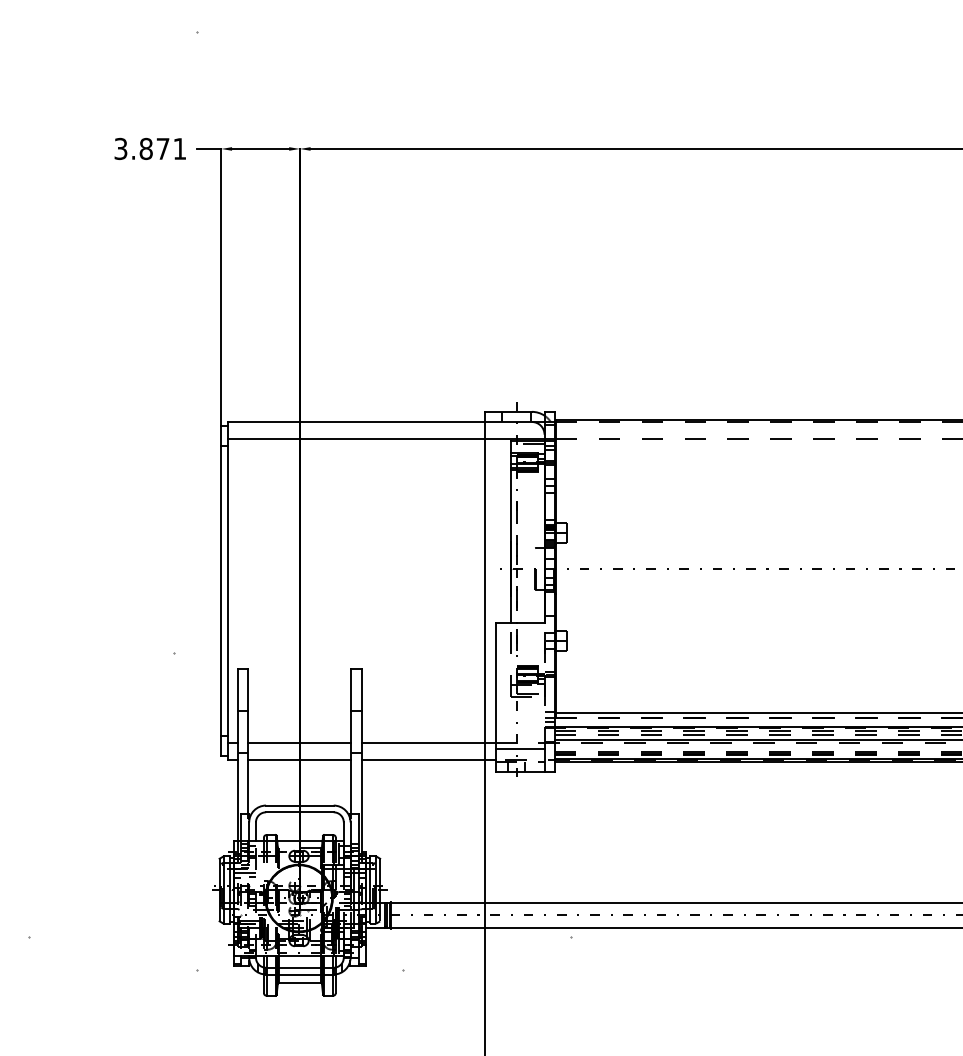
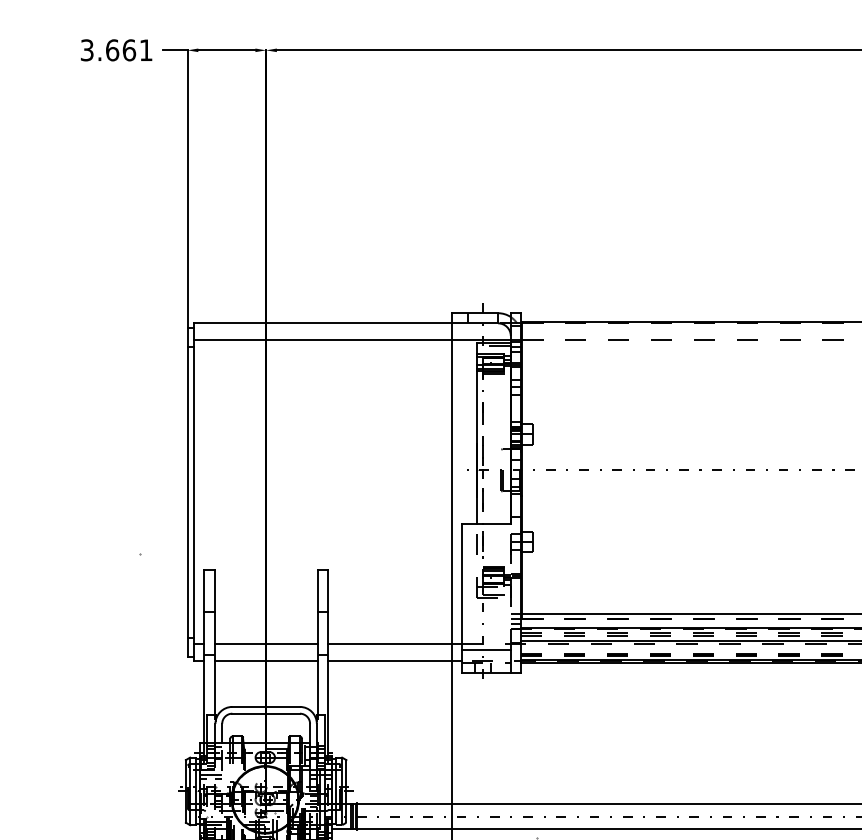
text: (154, 148) -> (120, 49), 3.871 -> 3.661

